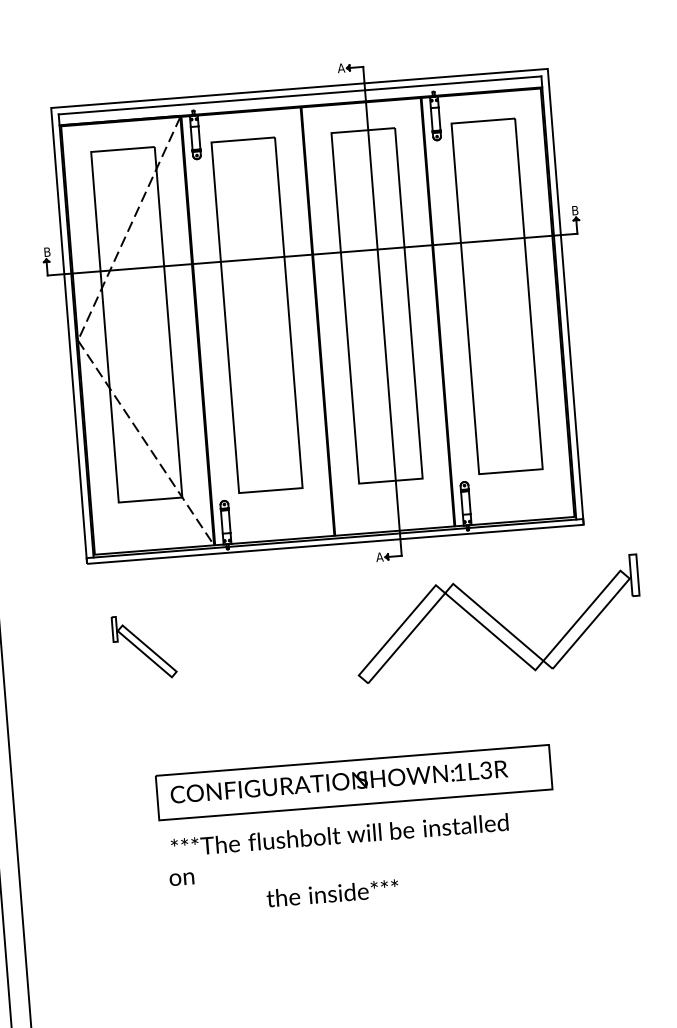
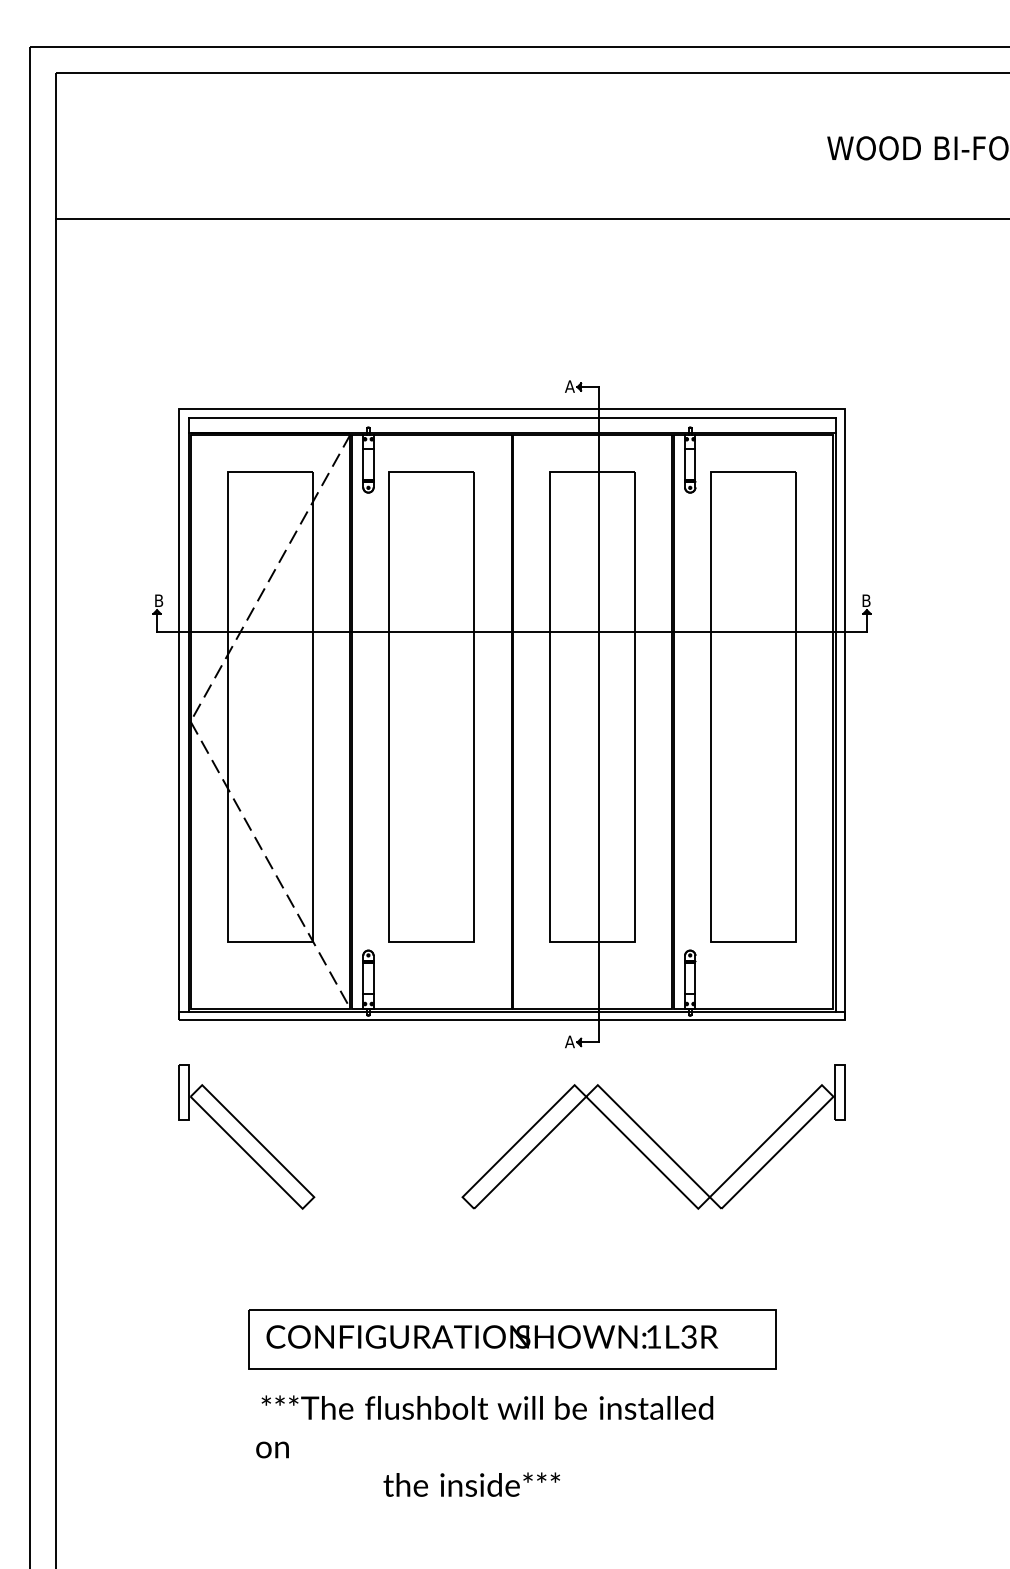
part: (497, 618) -> (653, 1136), moved
part: (144, 646) -> (246, 1136), size x1.67

